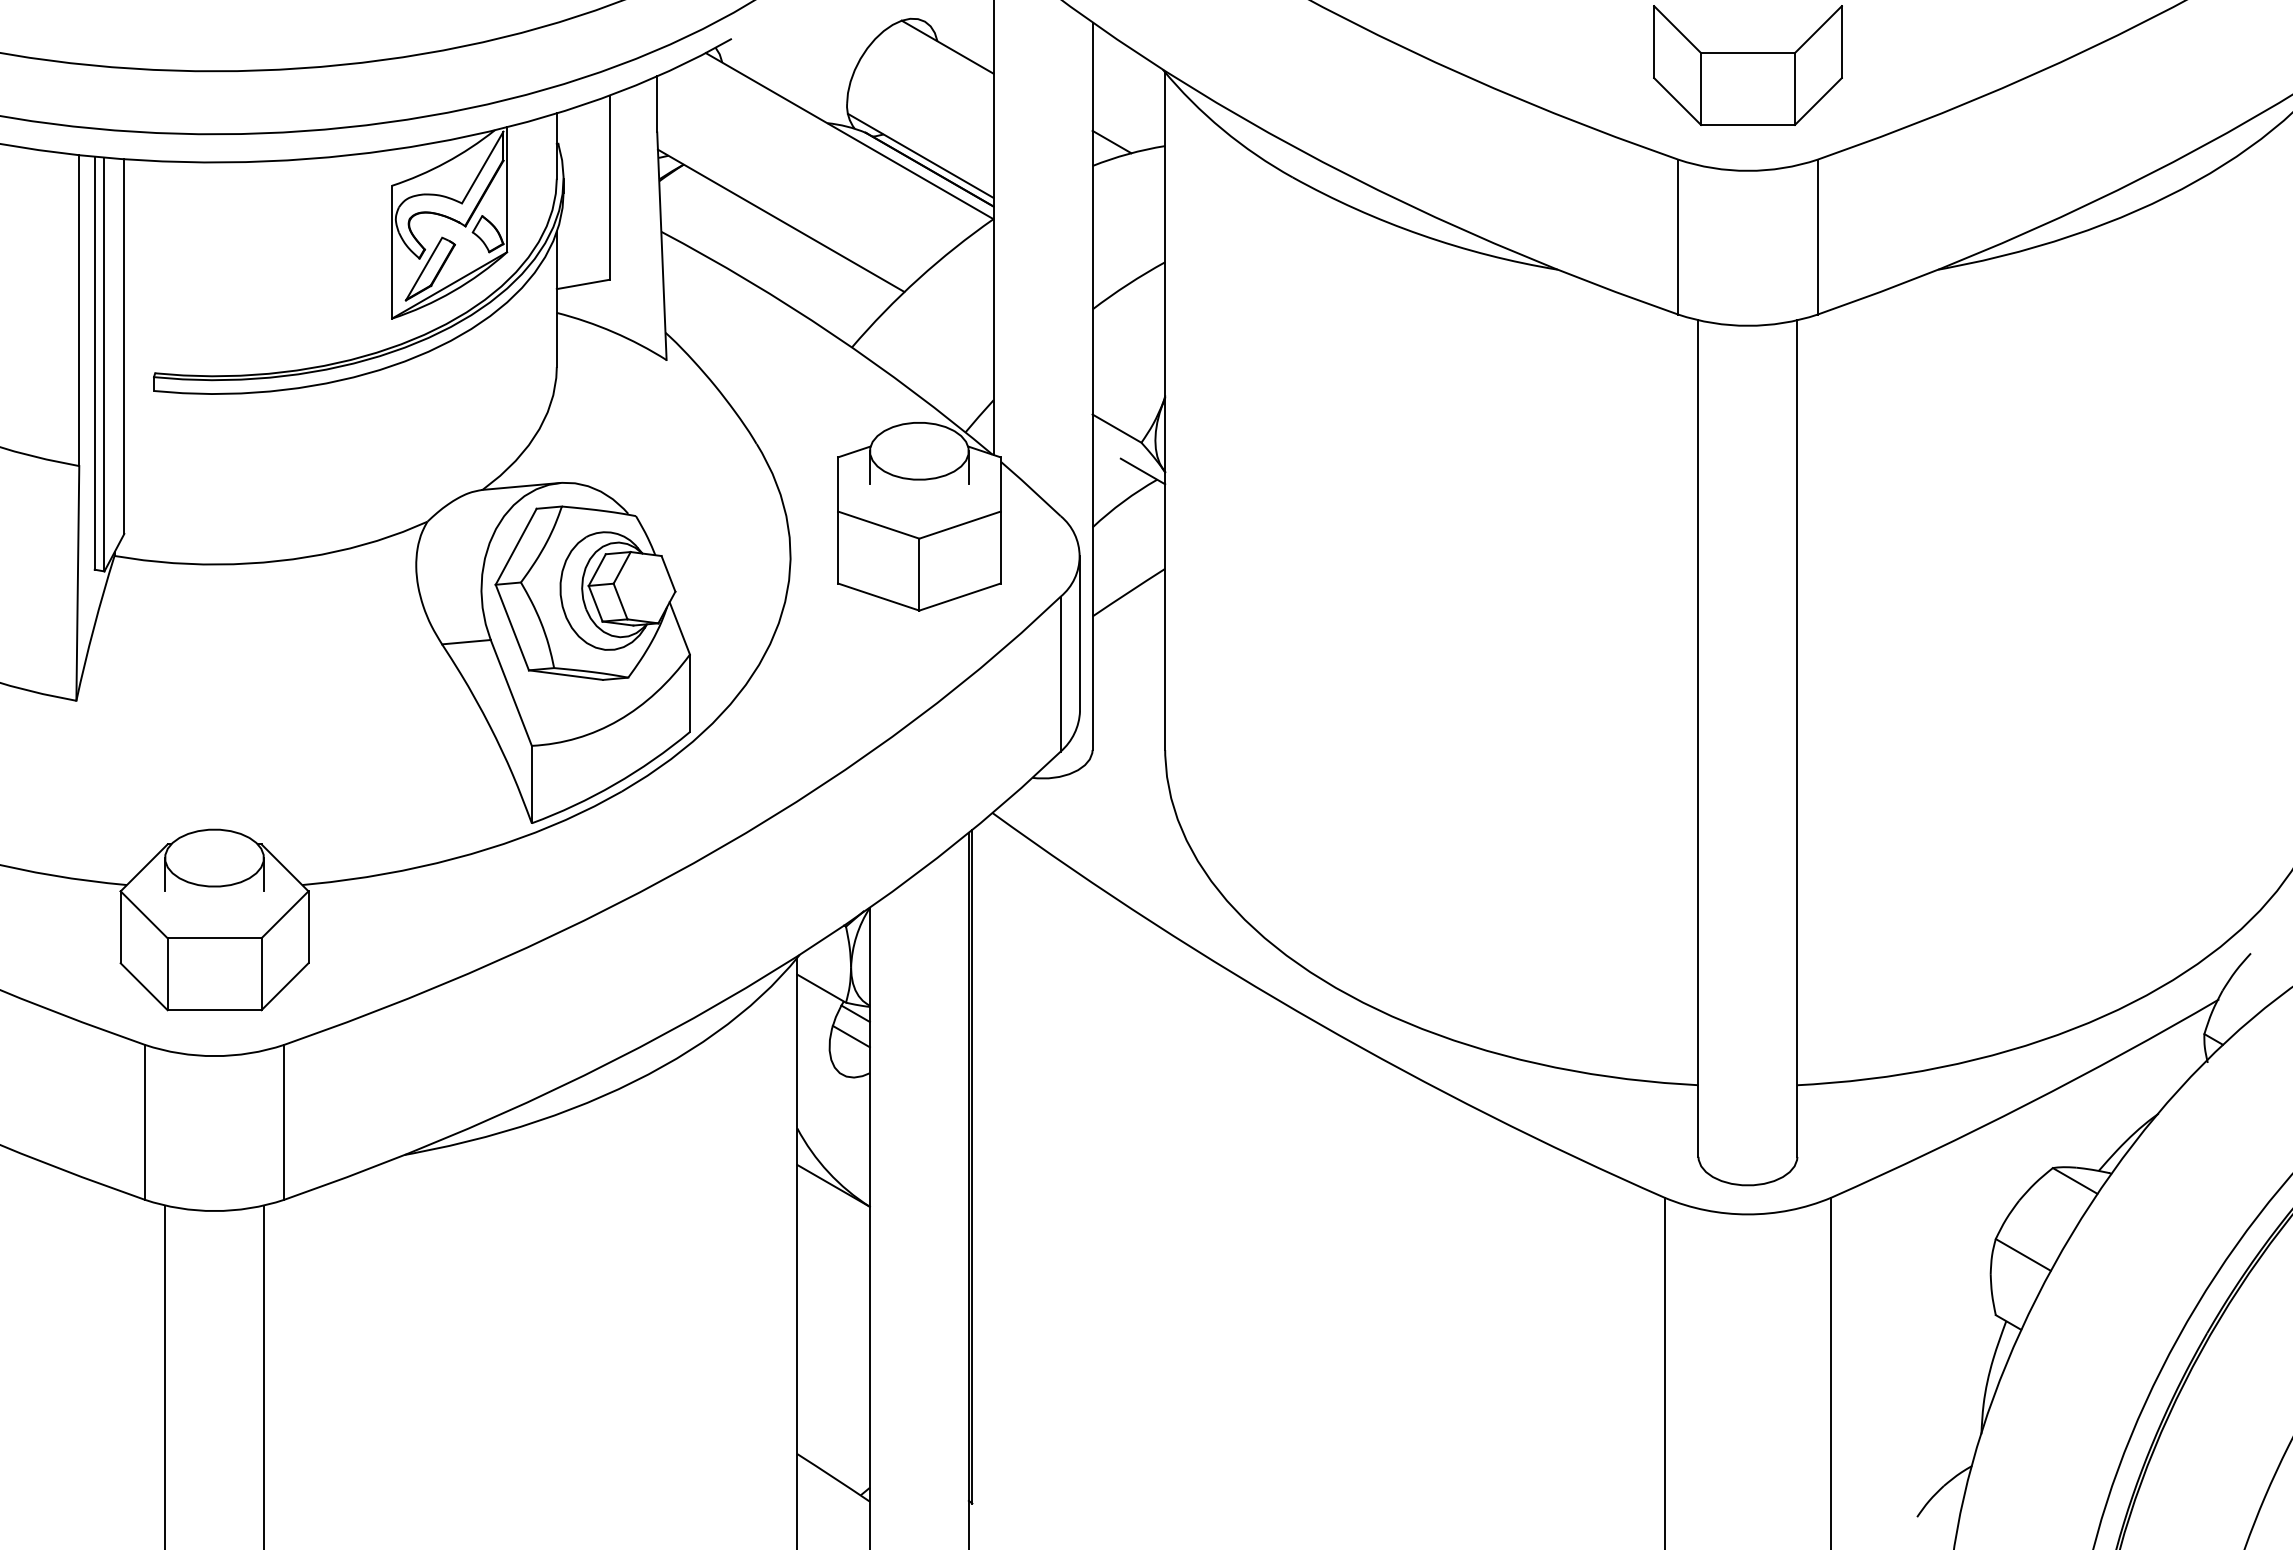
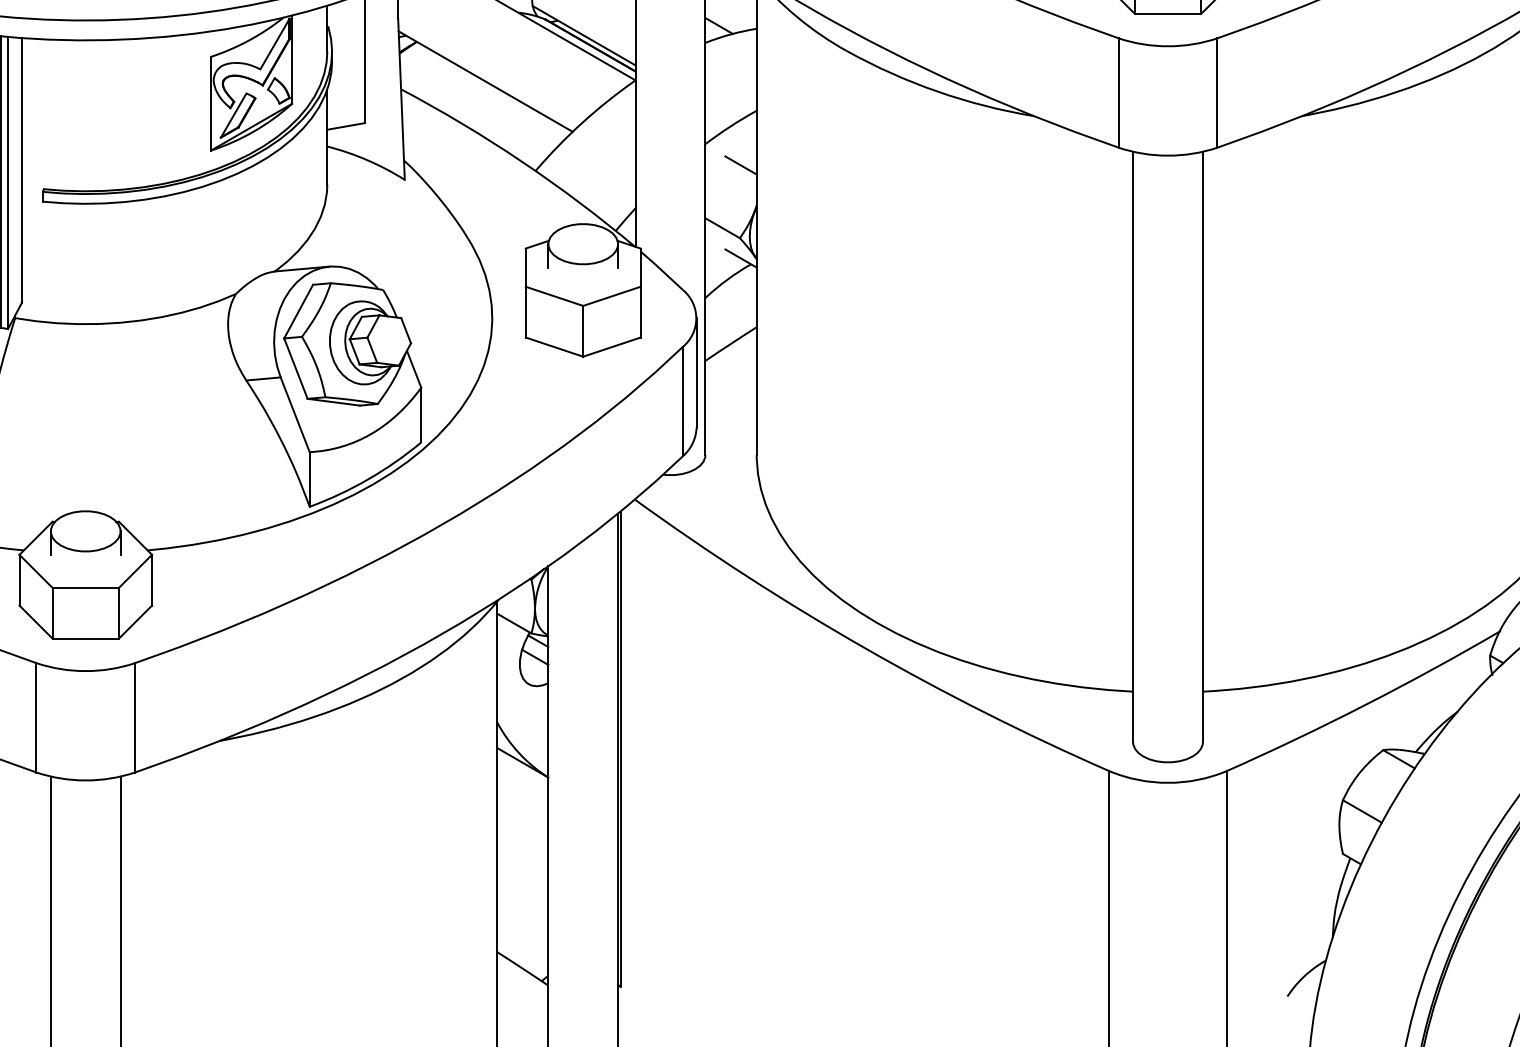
line: (1142, 339) -> (740, 165), added

